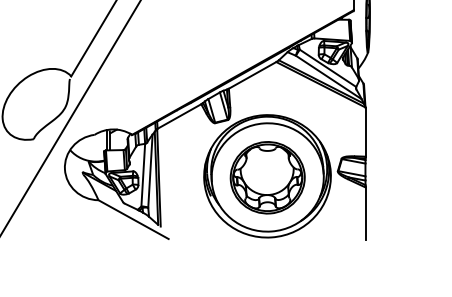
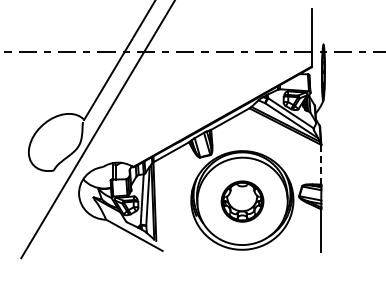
line: (365, 131) -> (321, 164), solid -> dashed
part: (267, 177) -> (242, 201), size x0.7

